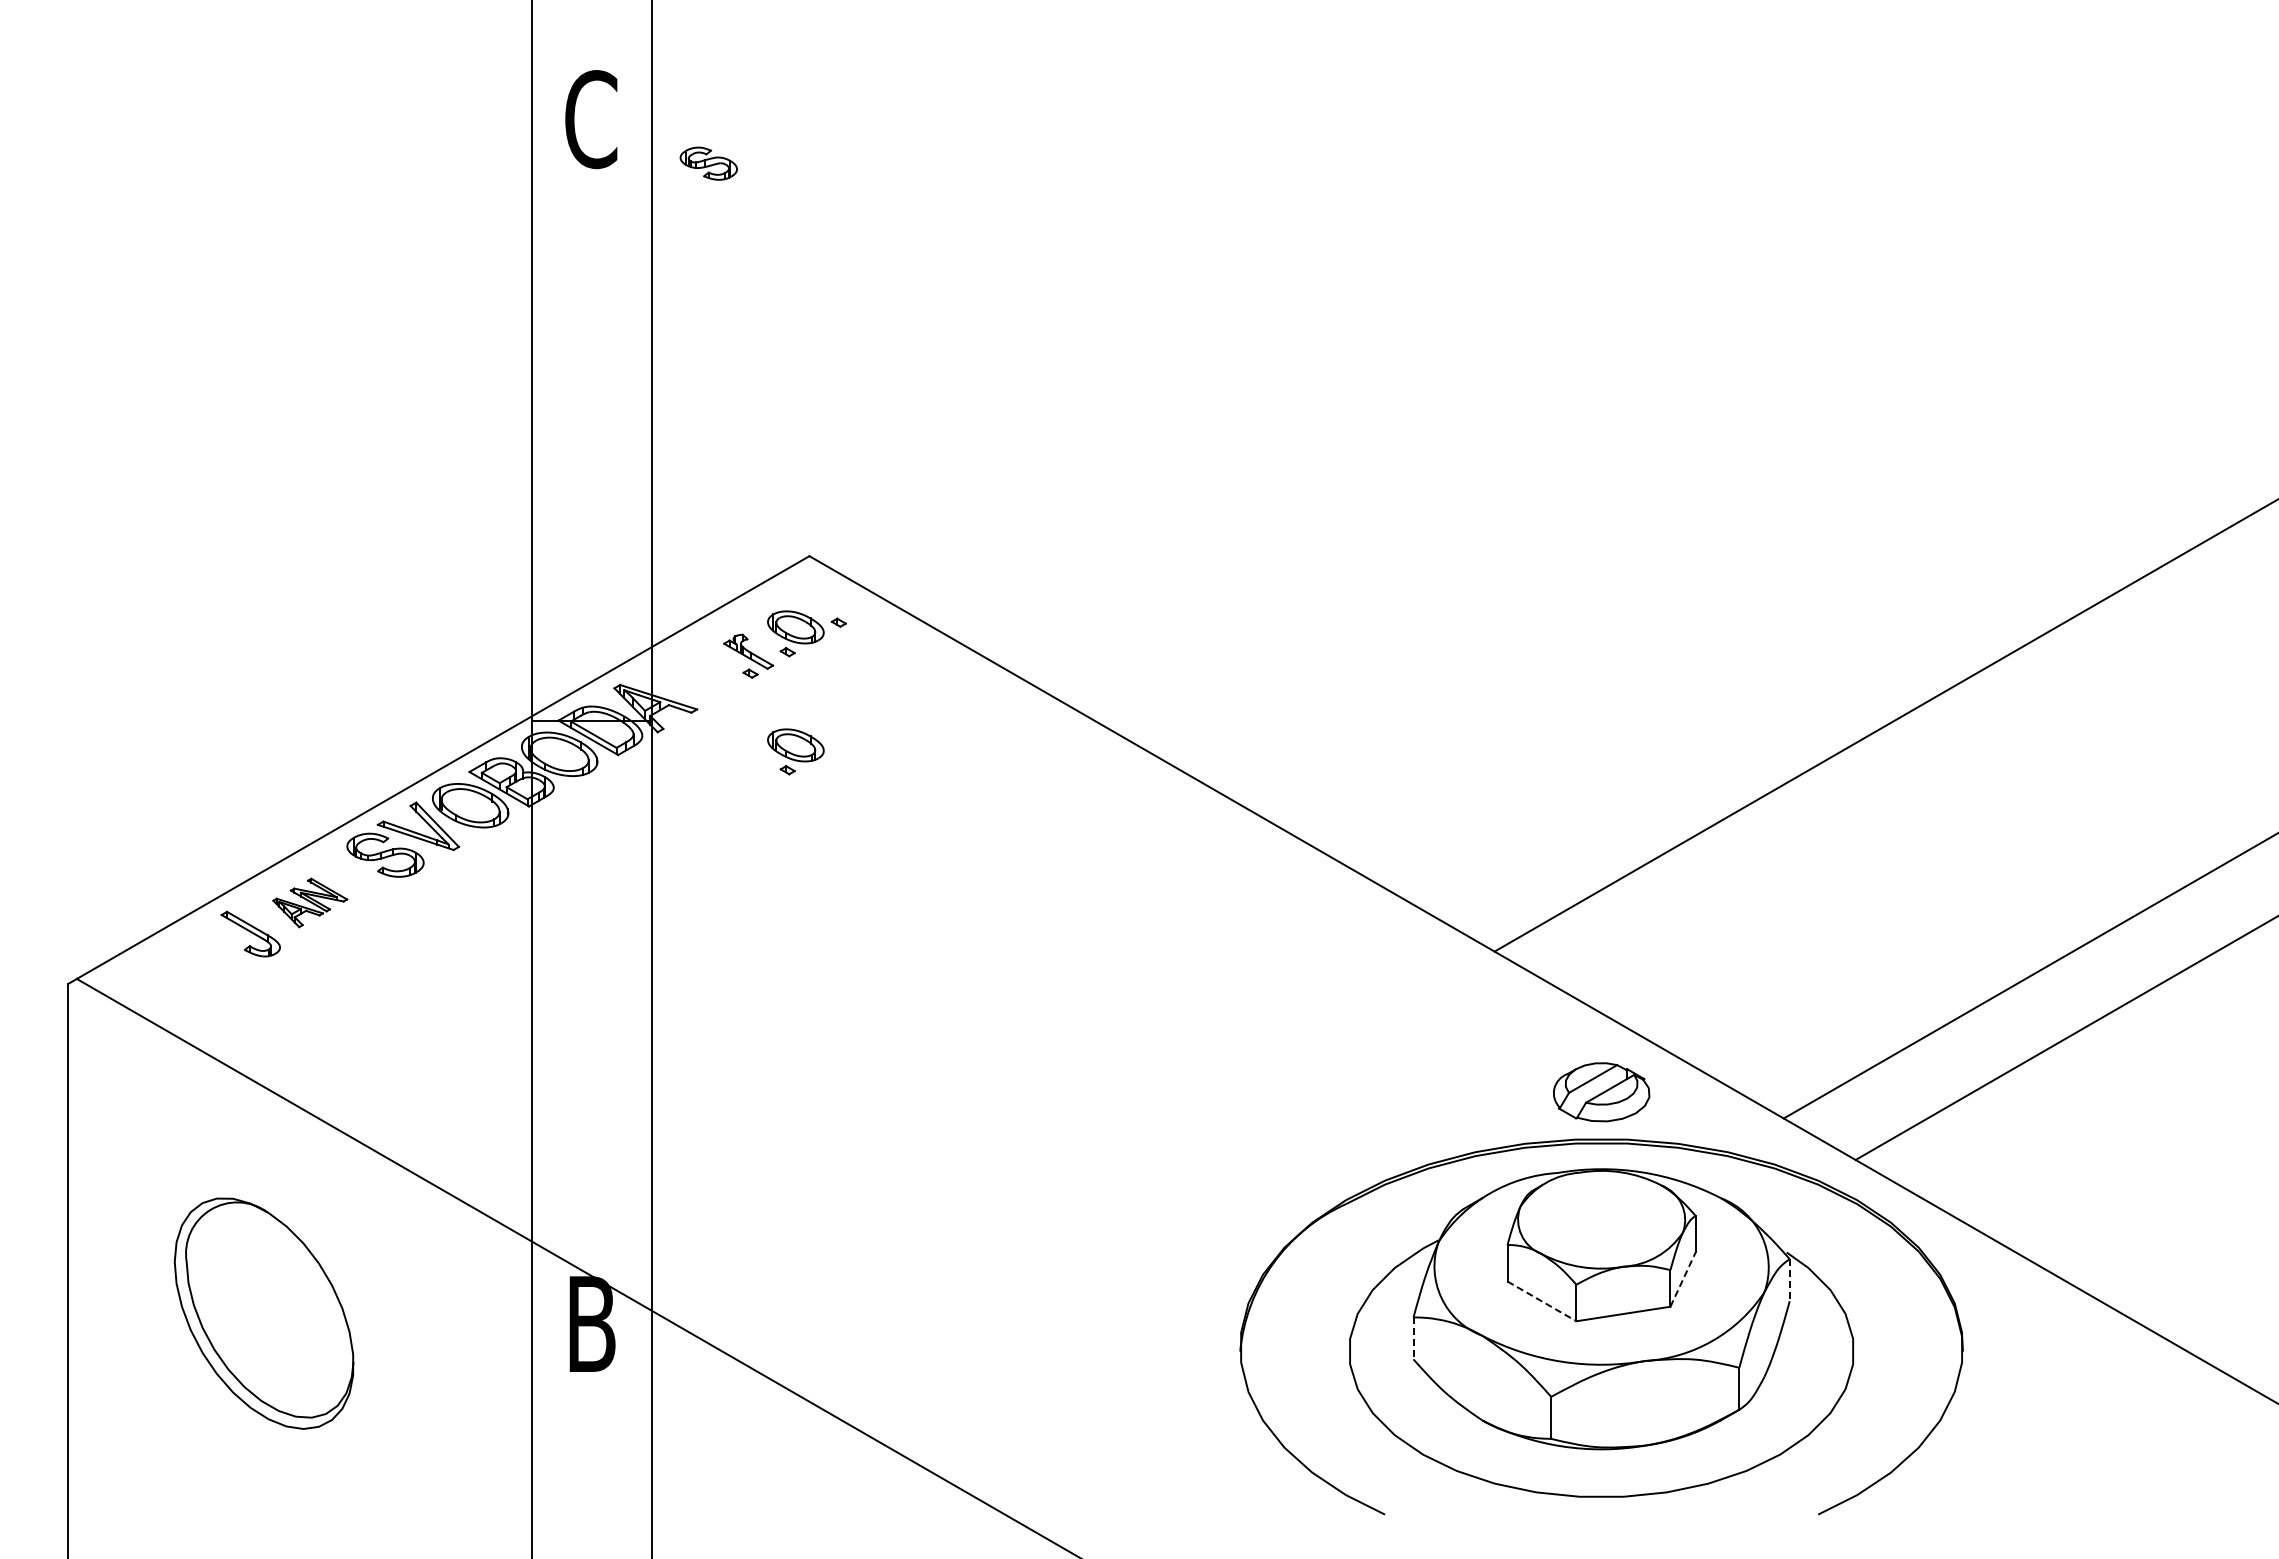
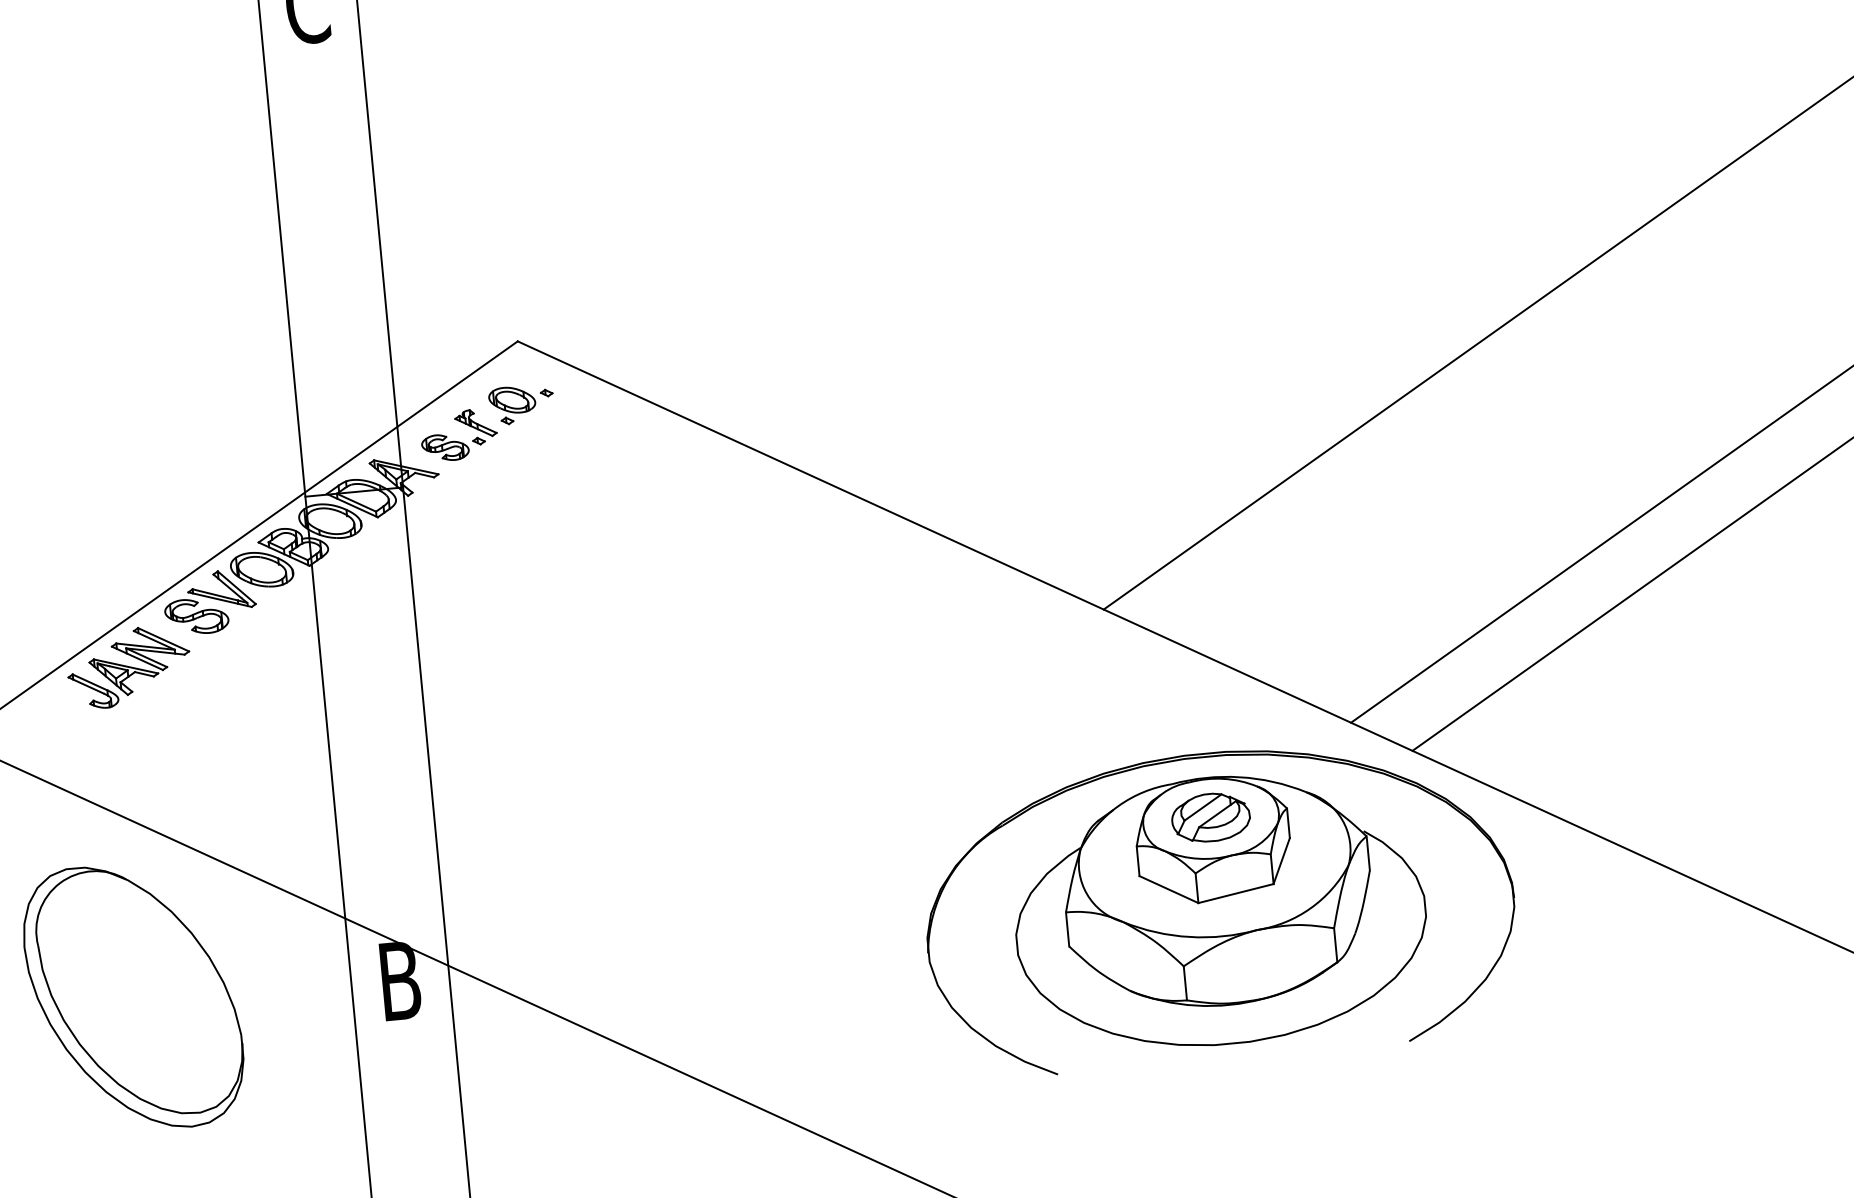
part: (708, 163) -> (445, 447), moved
part: (795, 751) -> (521, 500), removed
part: (309, 902) -> (138, 660), size x1.67
part: (1601, 1092) -> (1210, 817), moved
line: (1683, 1279) -> (1282, 860), dashed -> solid
line: (1789, 1280) -> (1368, 853), dashed -> solid
line: (1541, 1301) -> (1168, 889), dashed -> solid
part: (263, 1313) -> (133, 997), size x1.43
line: (1413, 1338) -> (1067, 929), dashed -> solid

